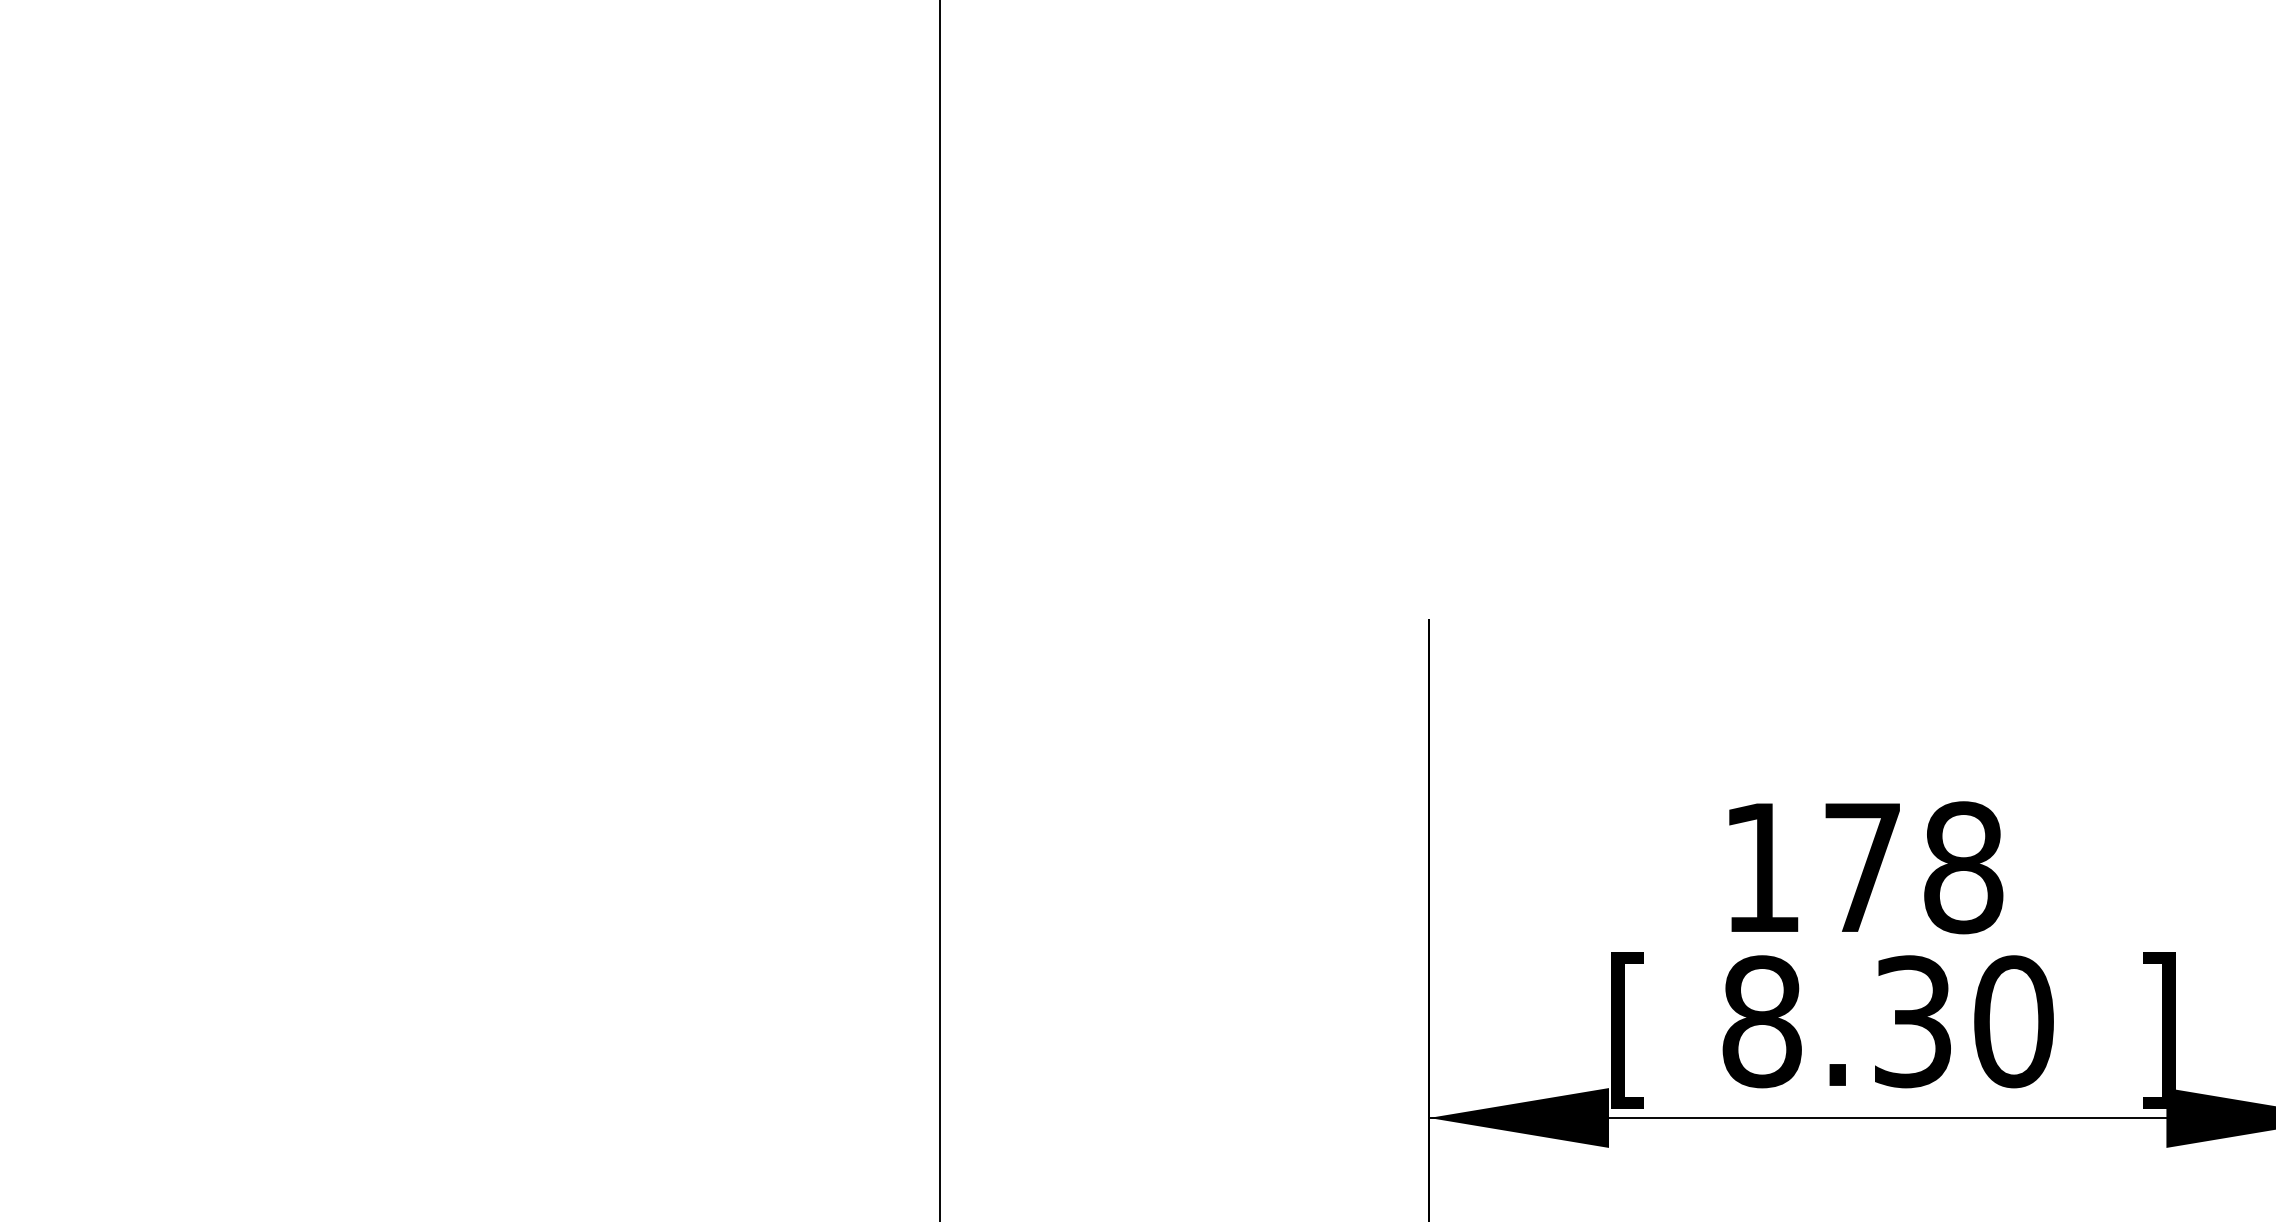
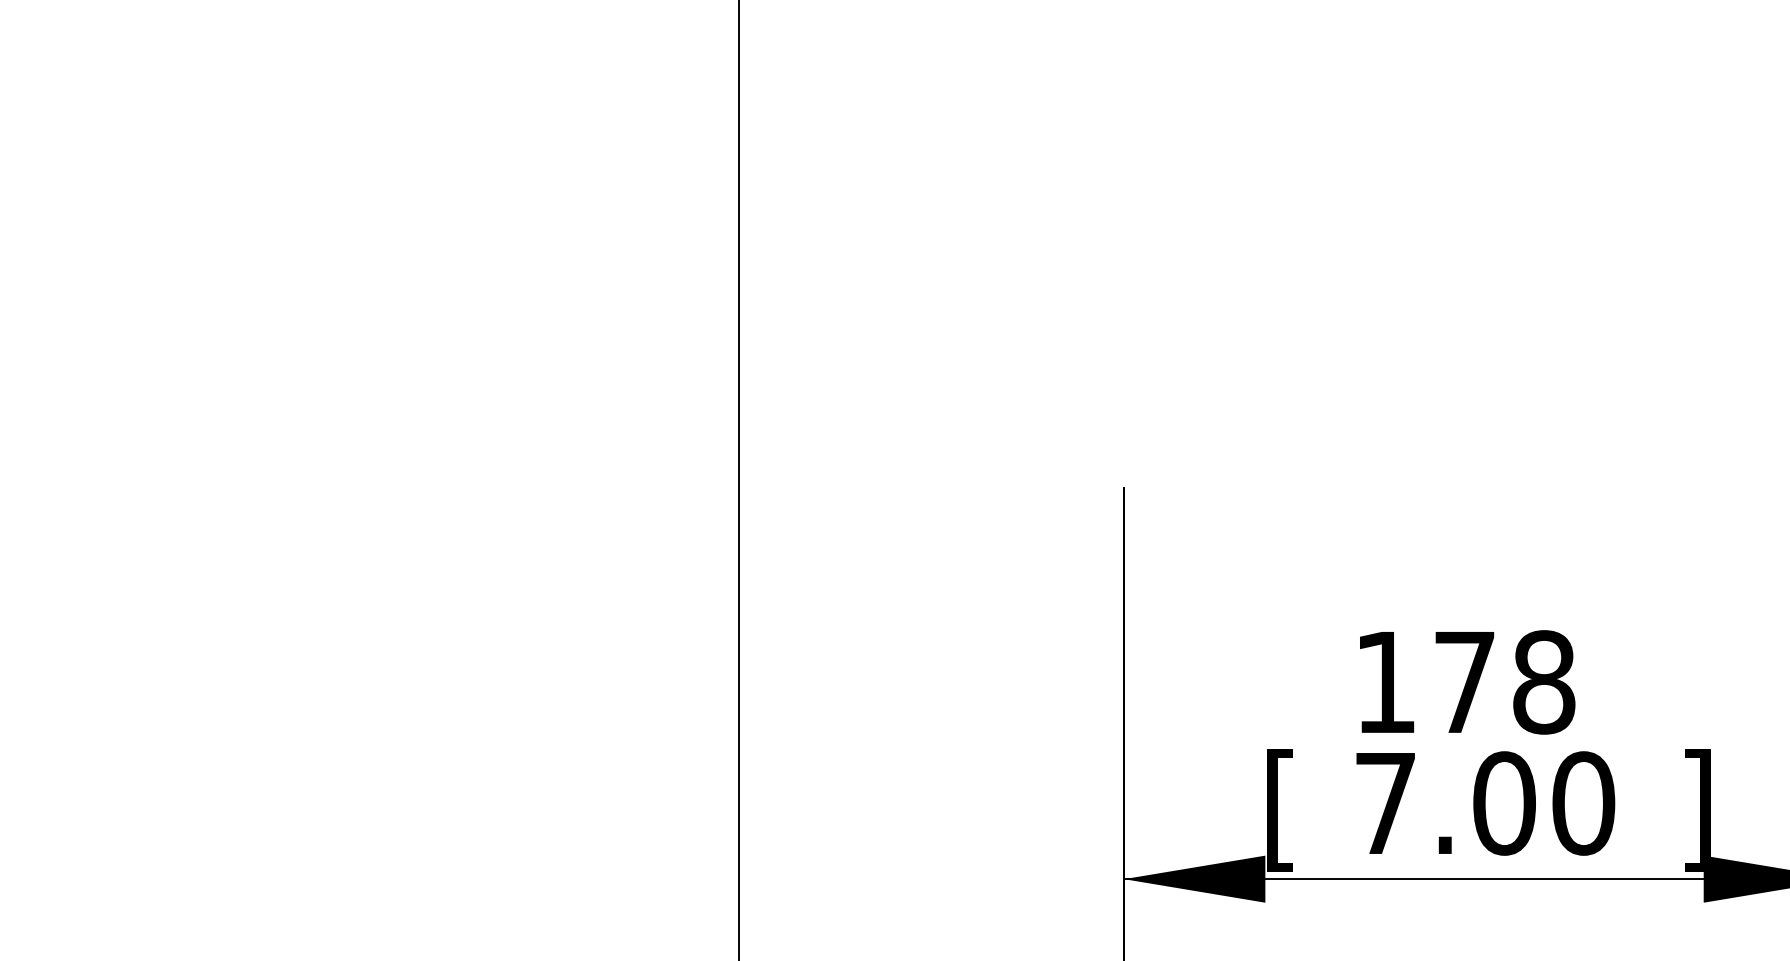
text: (1836, 1021) -> (1444, 803), 8.30 -> 7.00

